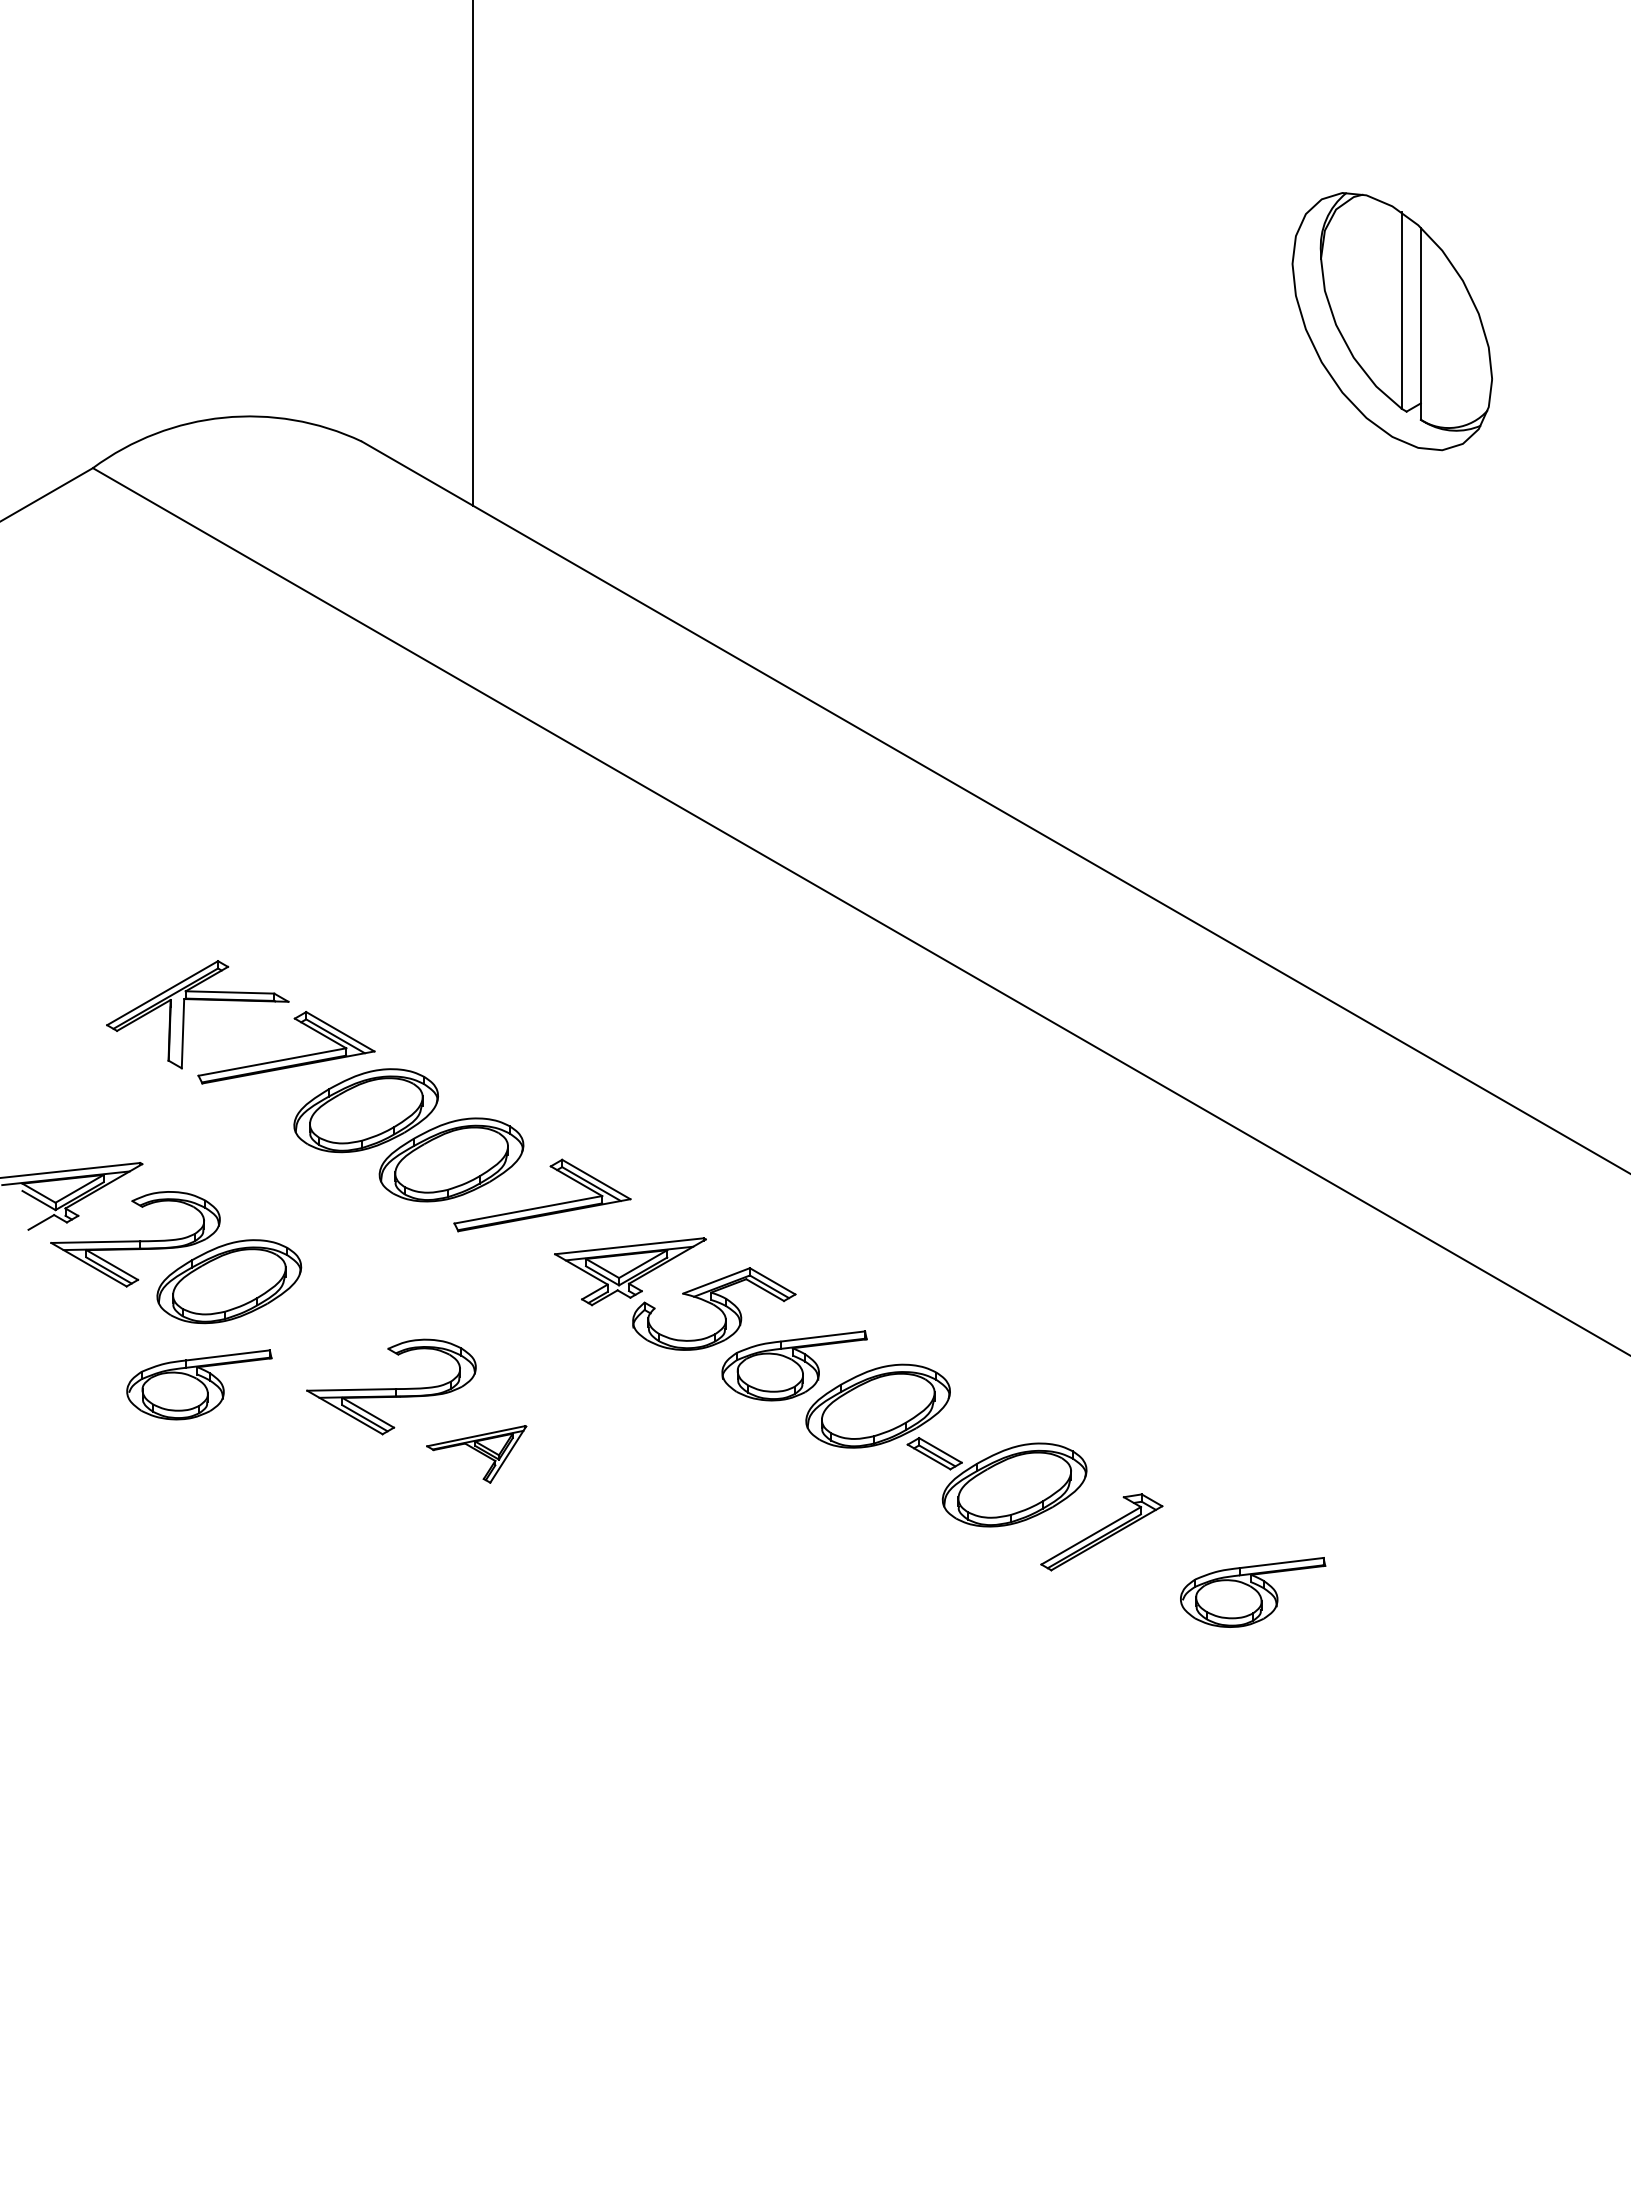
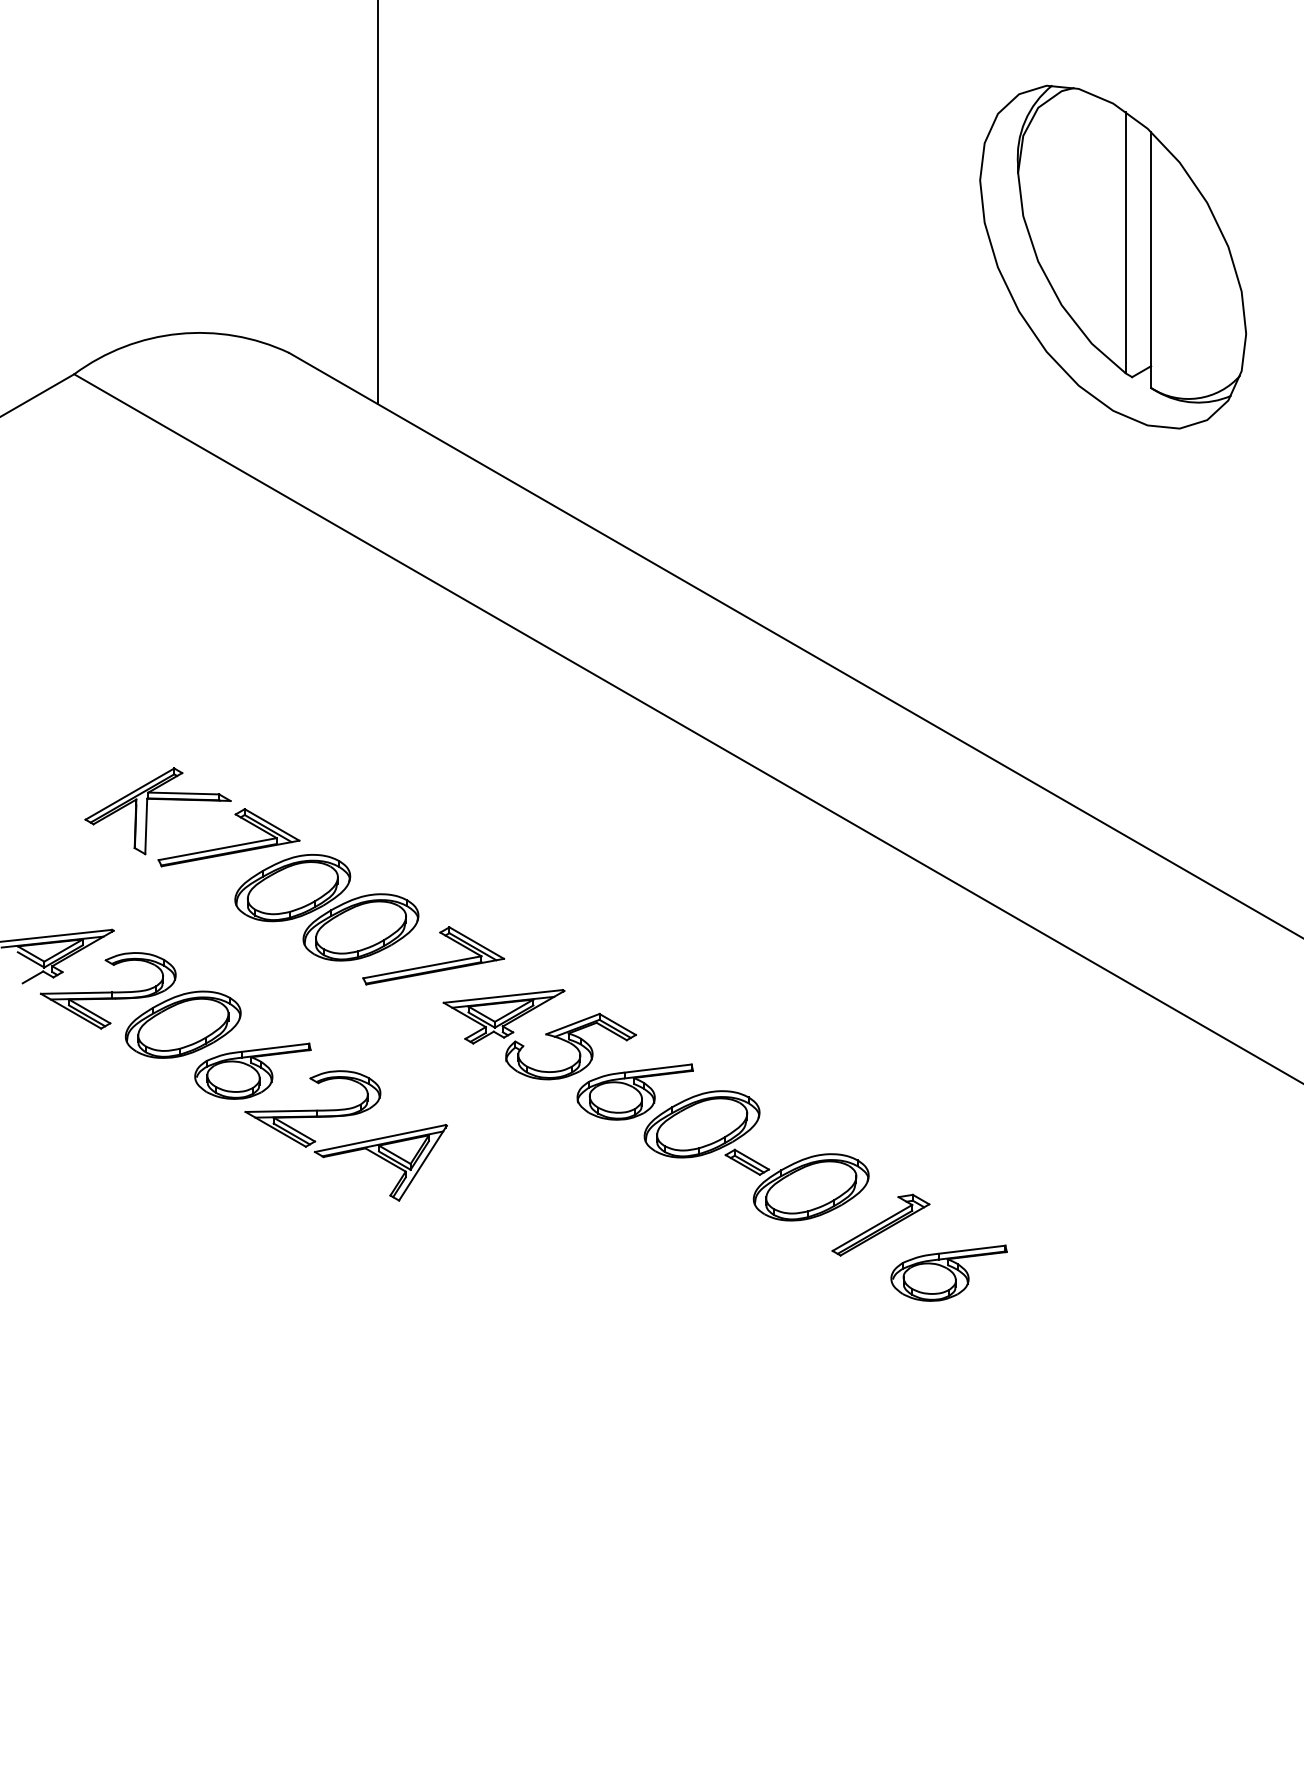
part: (1392, 321) -> (1113, 257), size x1.67
part: (199, 1384) -> (252, 1071), moved
part: (476, 1454) -> (380, 1162), size x1.67
part: (1253, 1592) -> (949, 1273), moved

